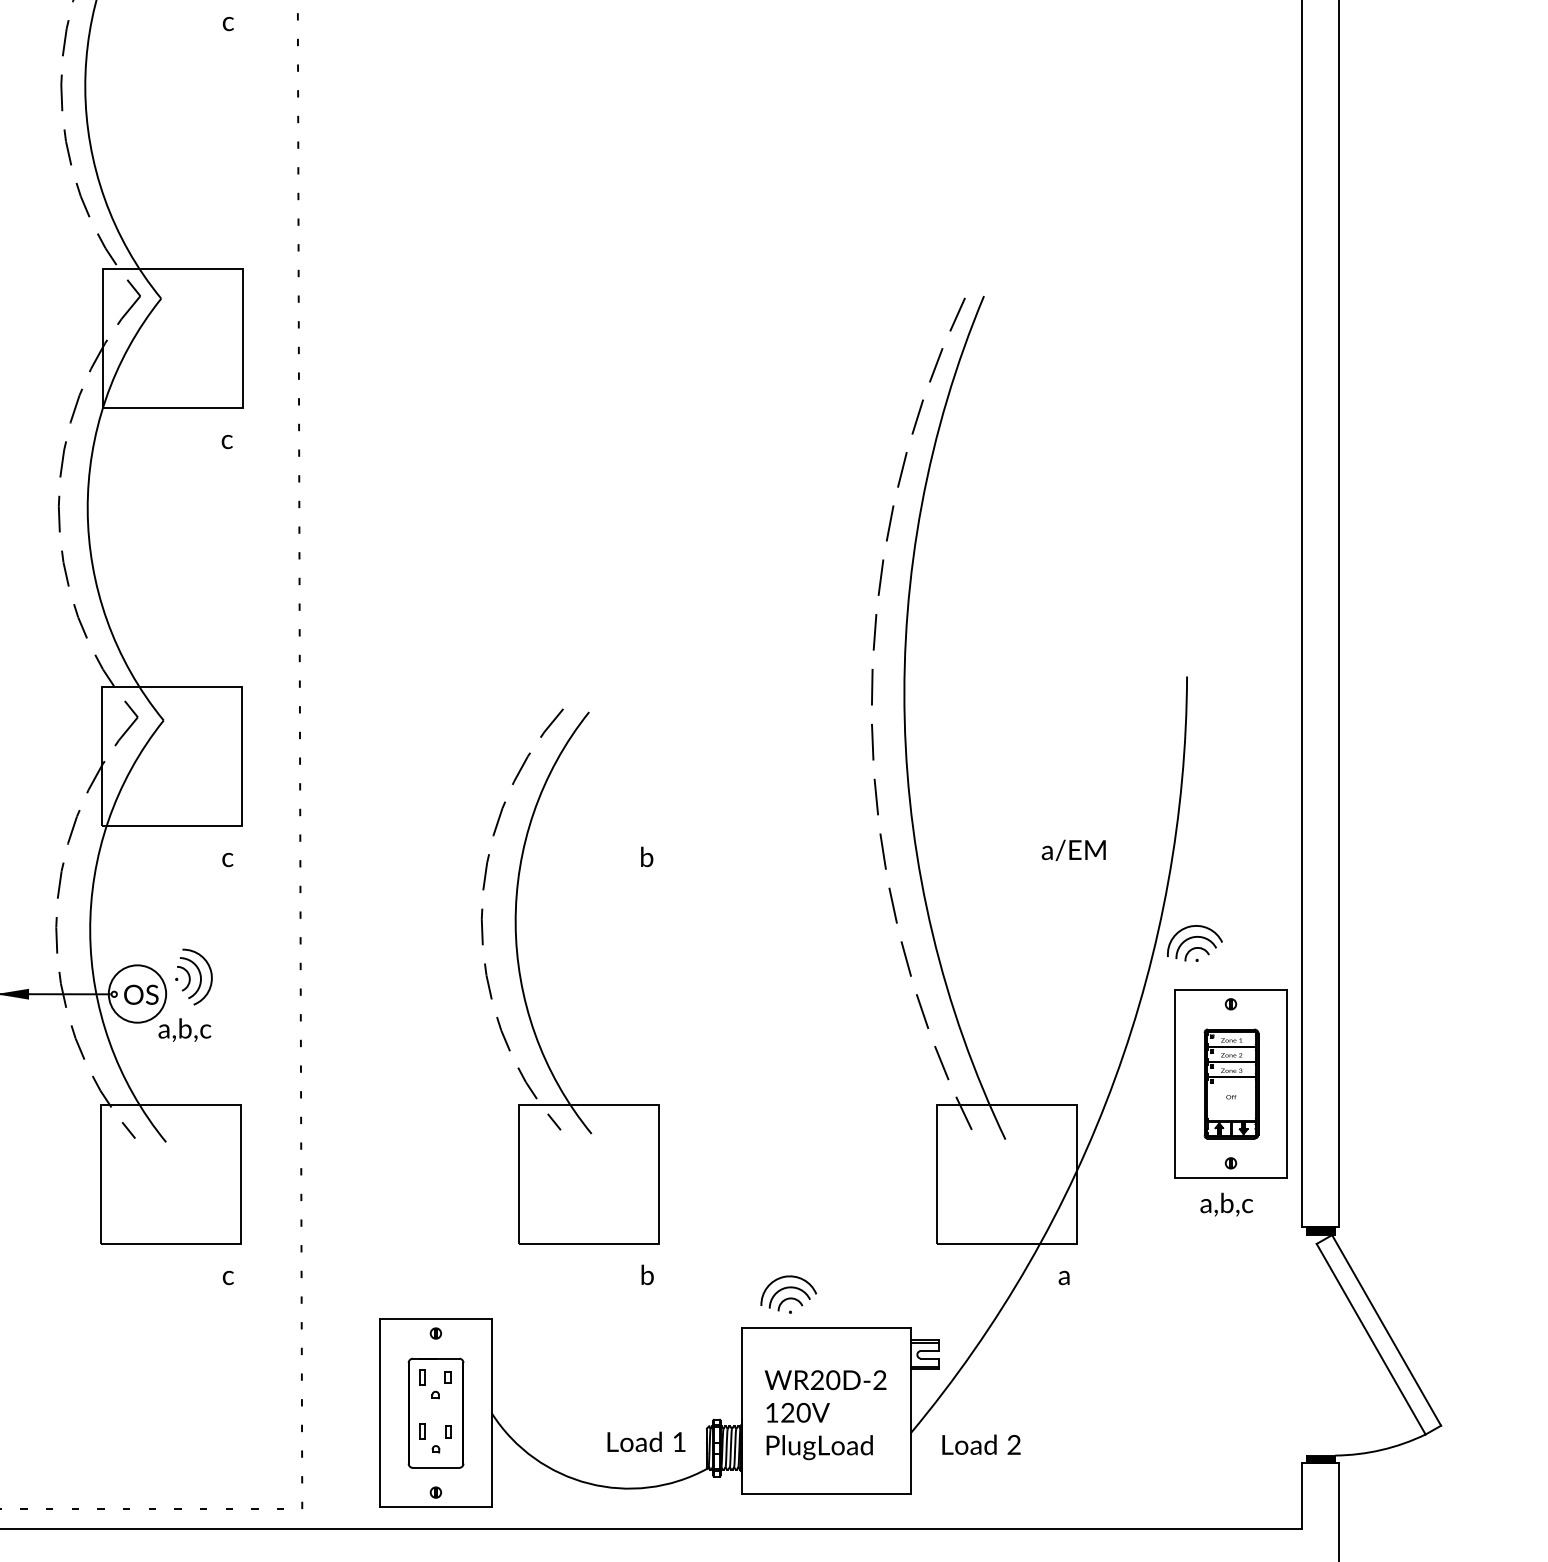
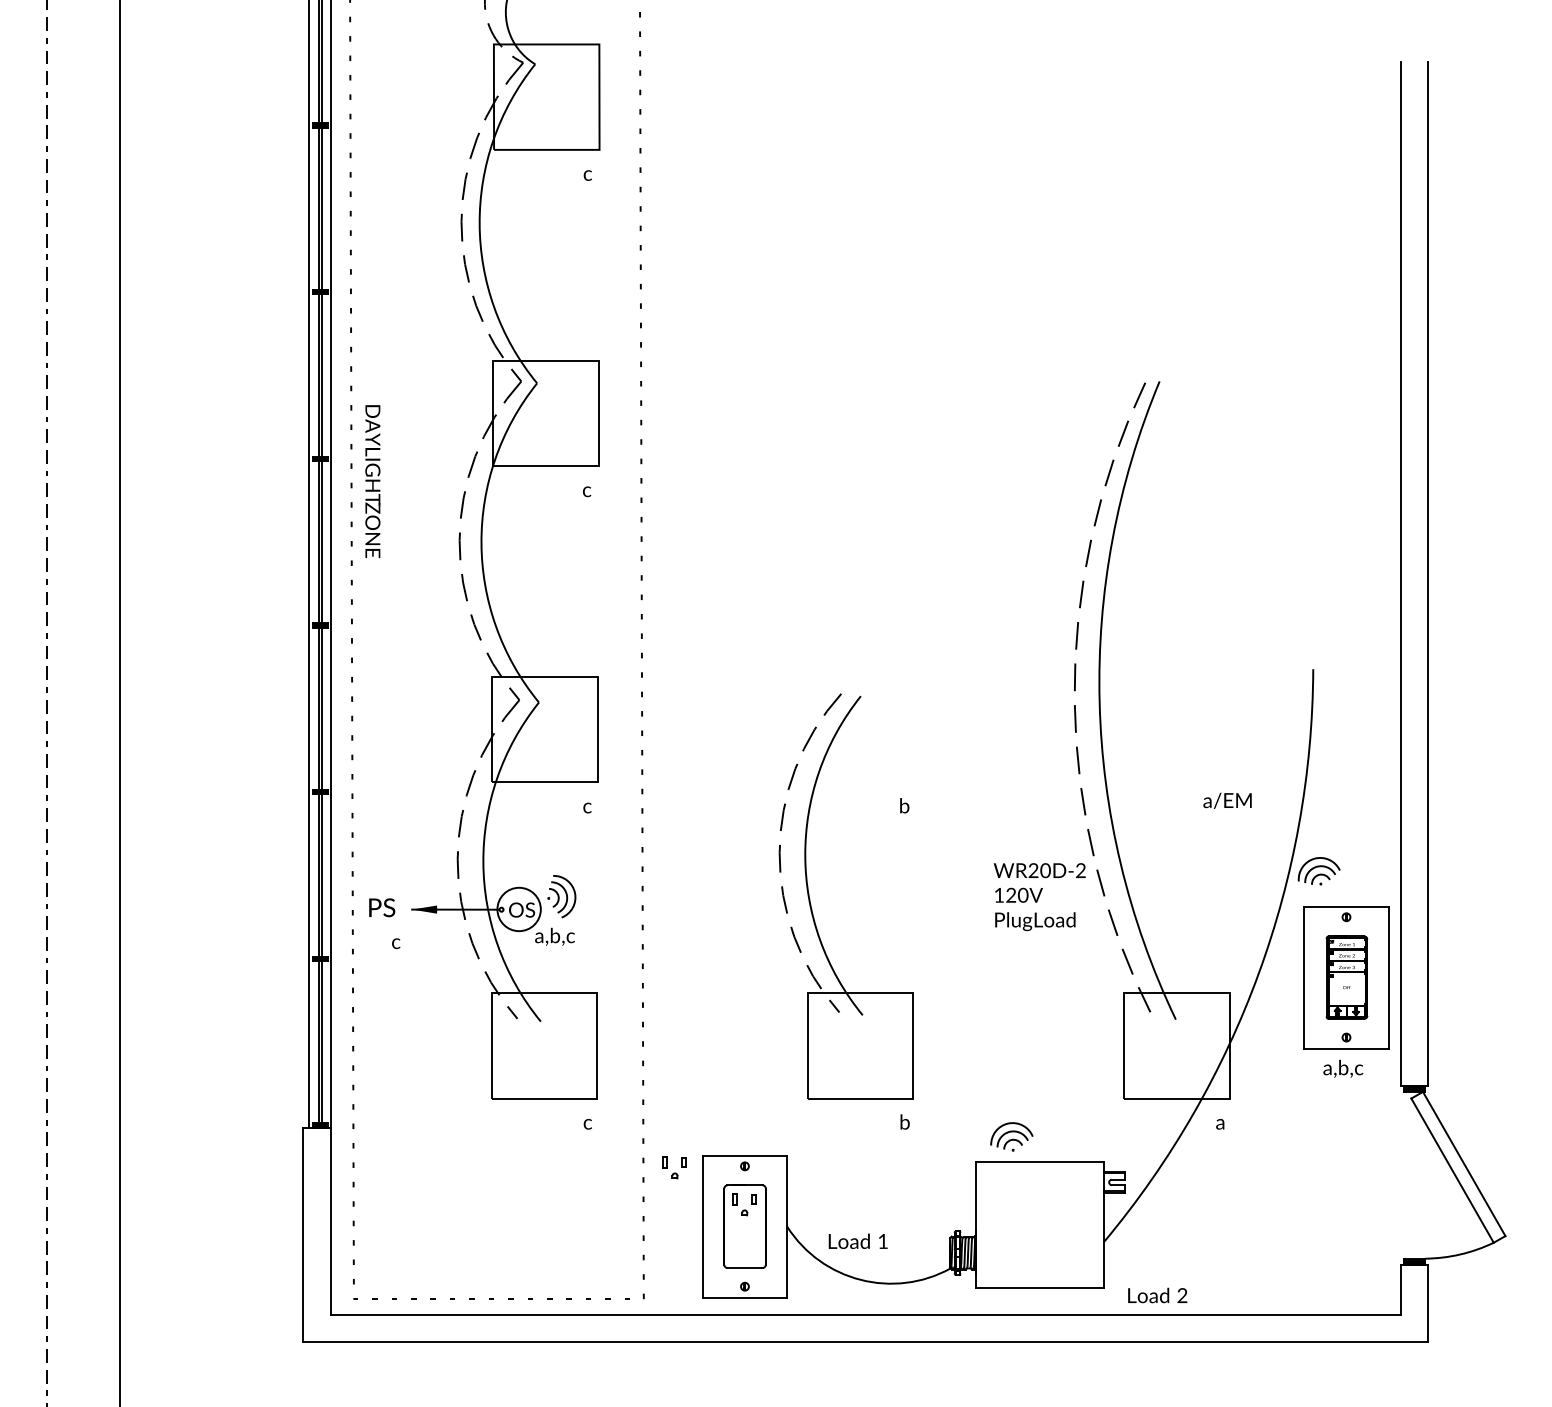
text: (825, 1415) -> (1039, 897), moved
part: (435, 1438) -> (674, 1167), moved
text: (645, 1440) -> (857, 1240), moved
text: (981, 1444) -> (1157, 1295), moved

